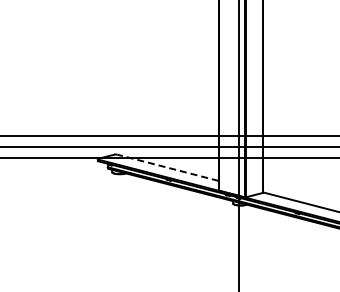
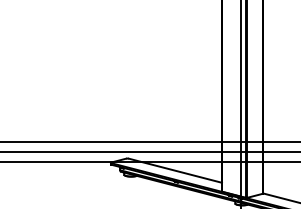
line: (167, 167) -> (175, 170), dashed -> solid

